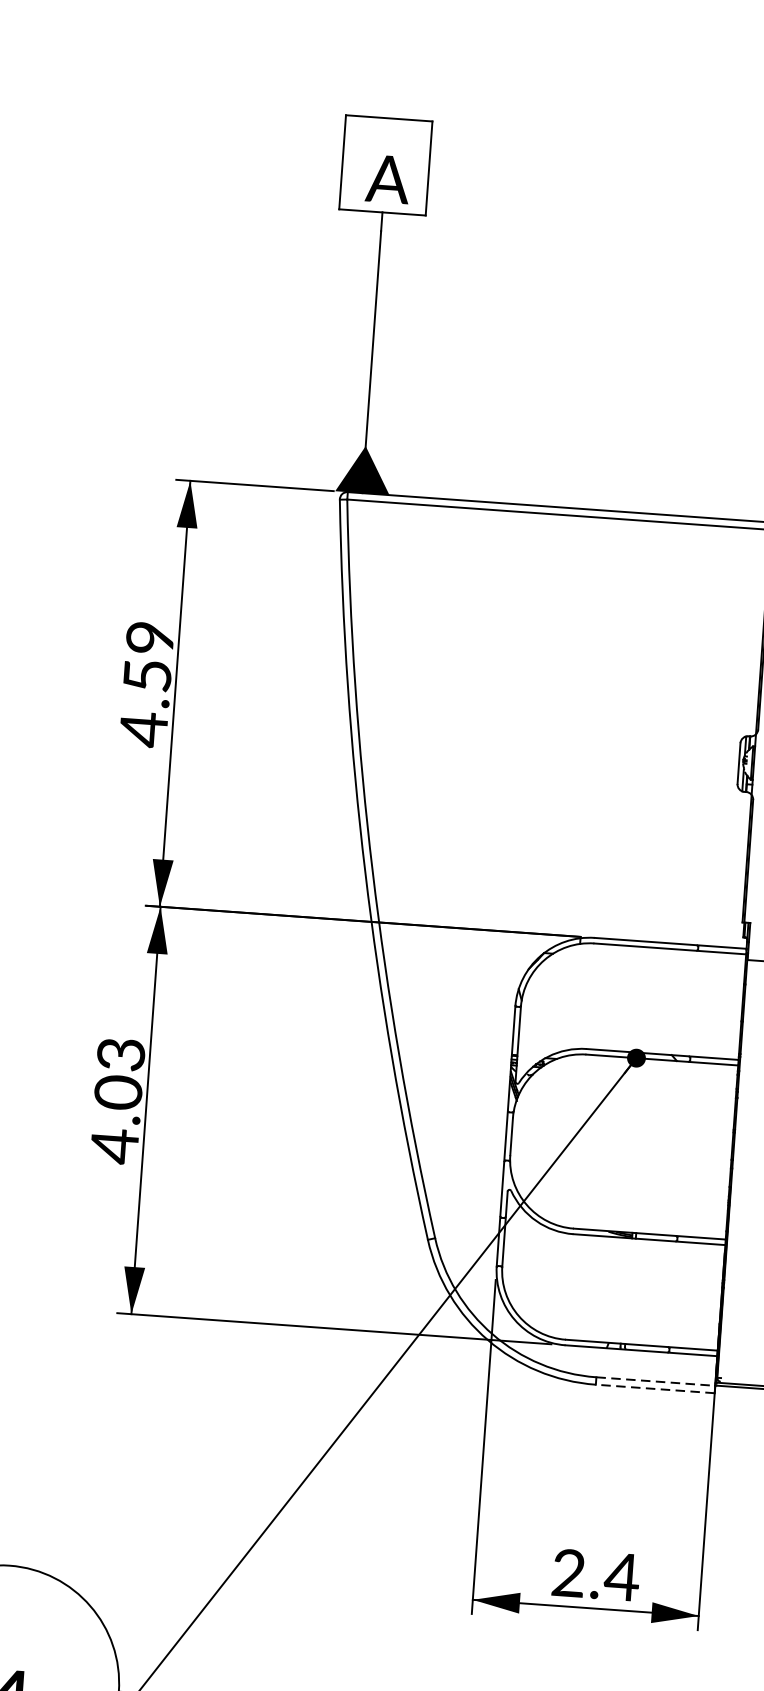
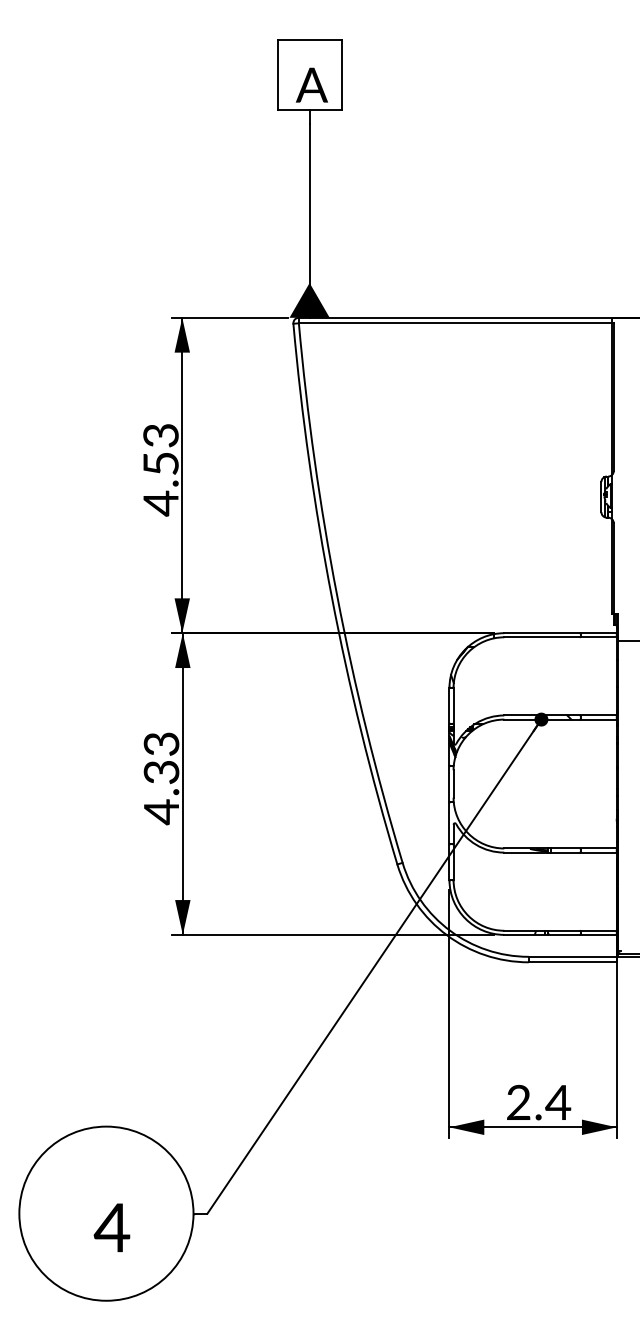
text: (149, 637) -> (160, 435), 4.59 -> 4.53
text: (118, 1091) -> (161, 771), 4.03 -> 4.33
line: (656, 1381) -> (573, 956), dashed -> solid
line: (654, 1389) -> (572, 962), dashed -> solid

